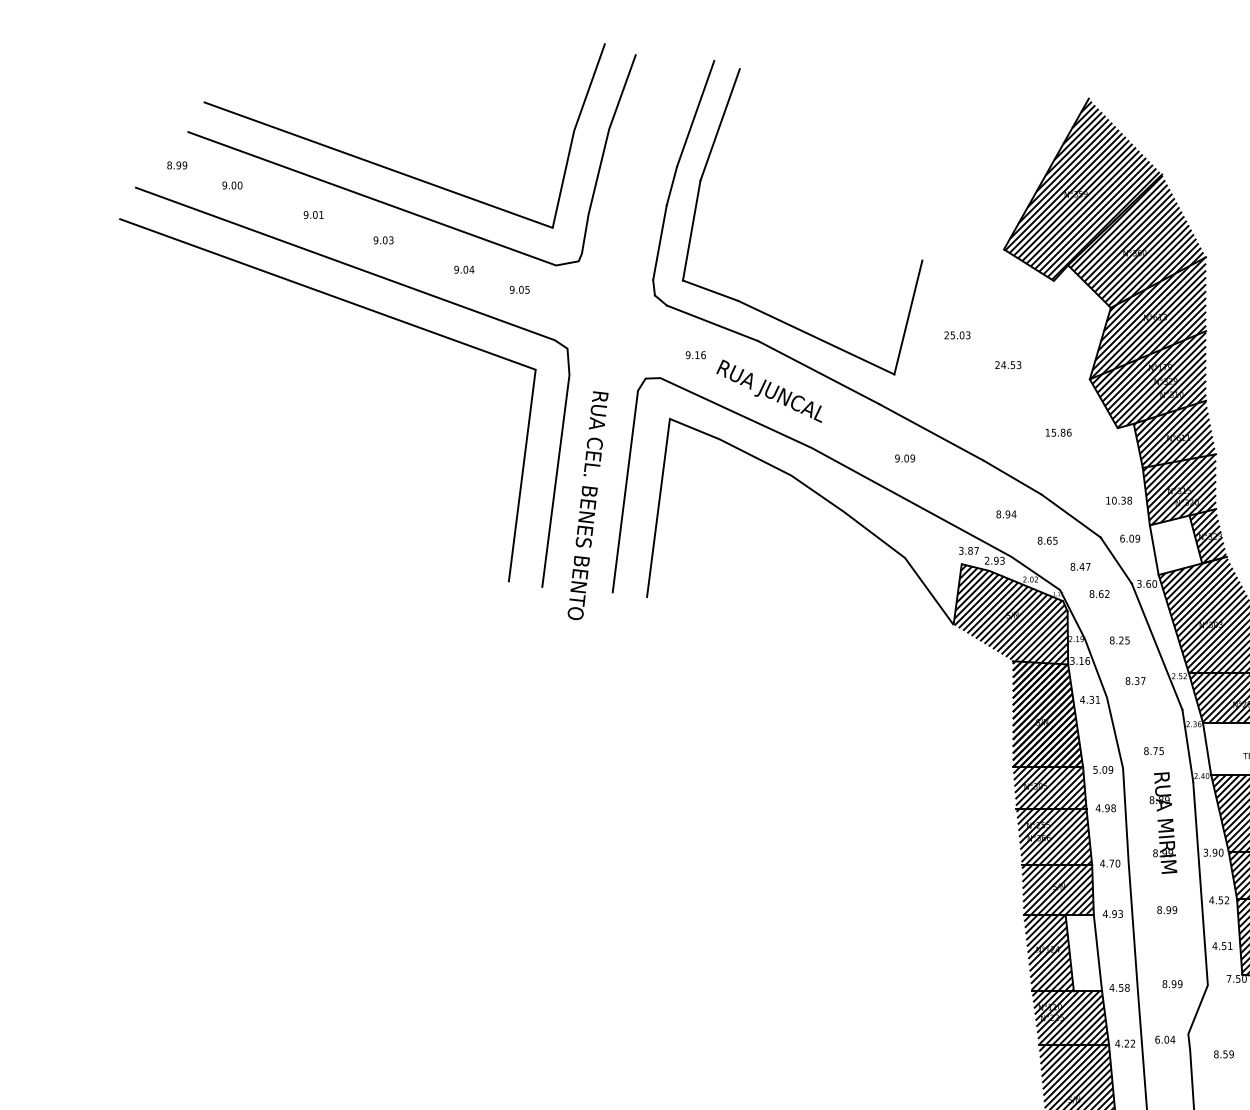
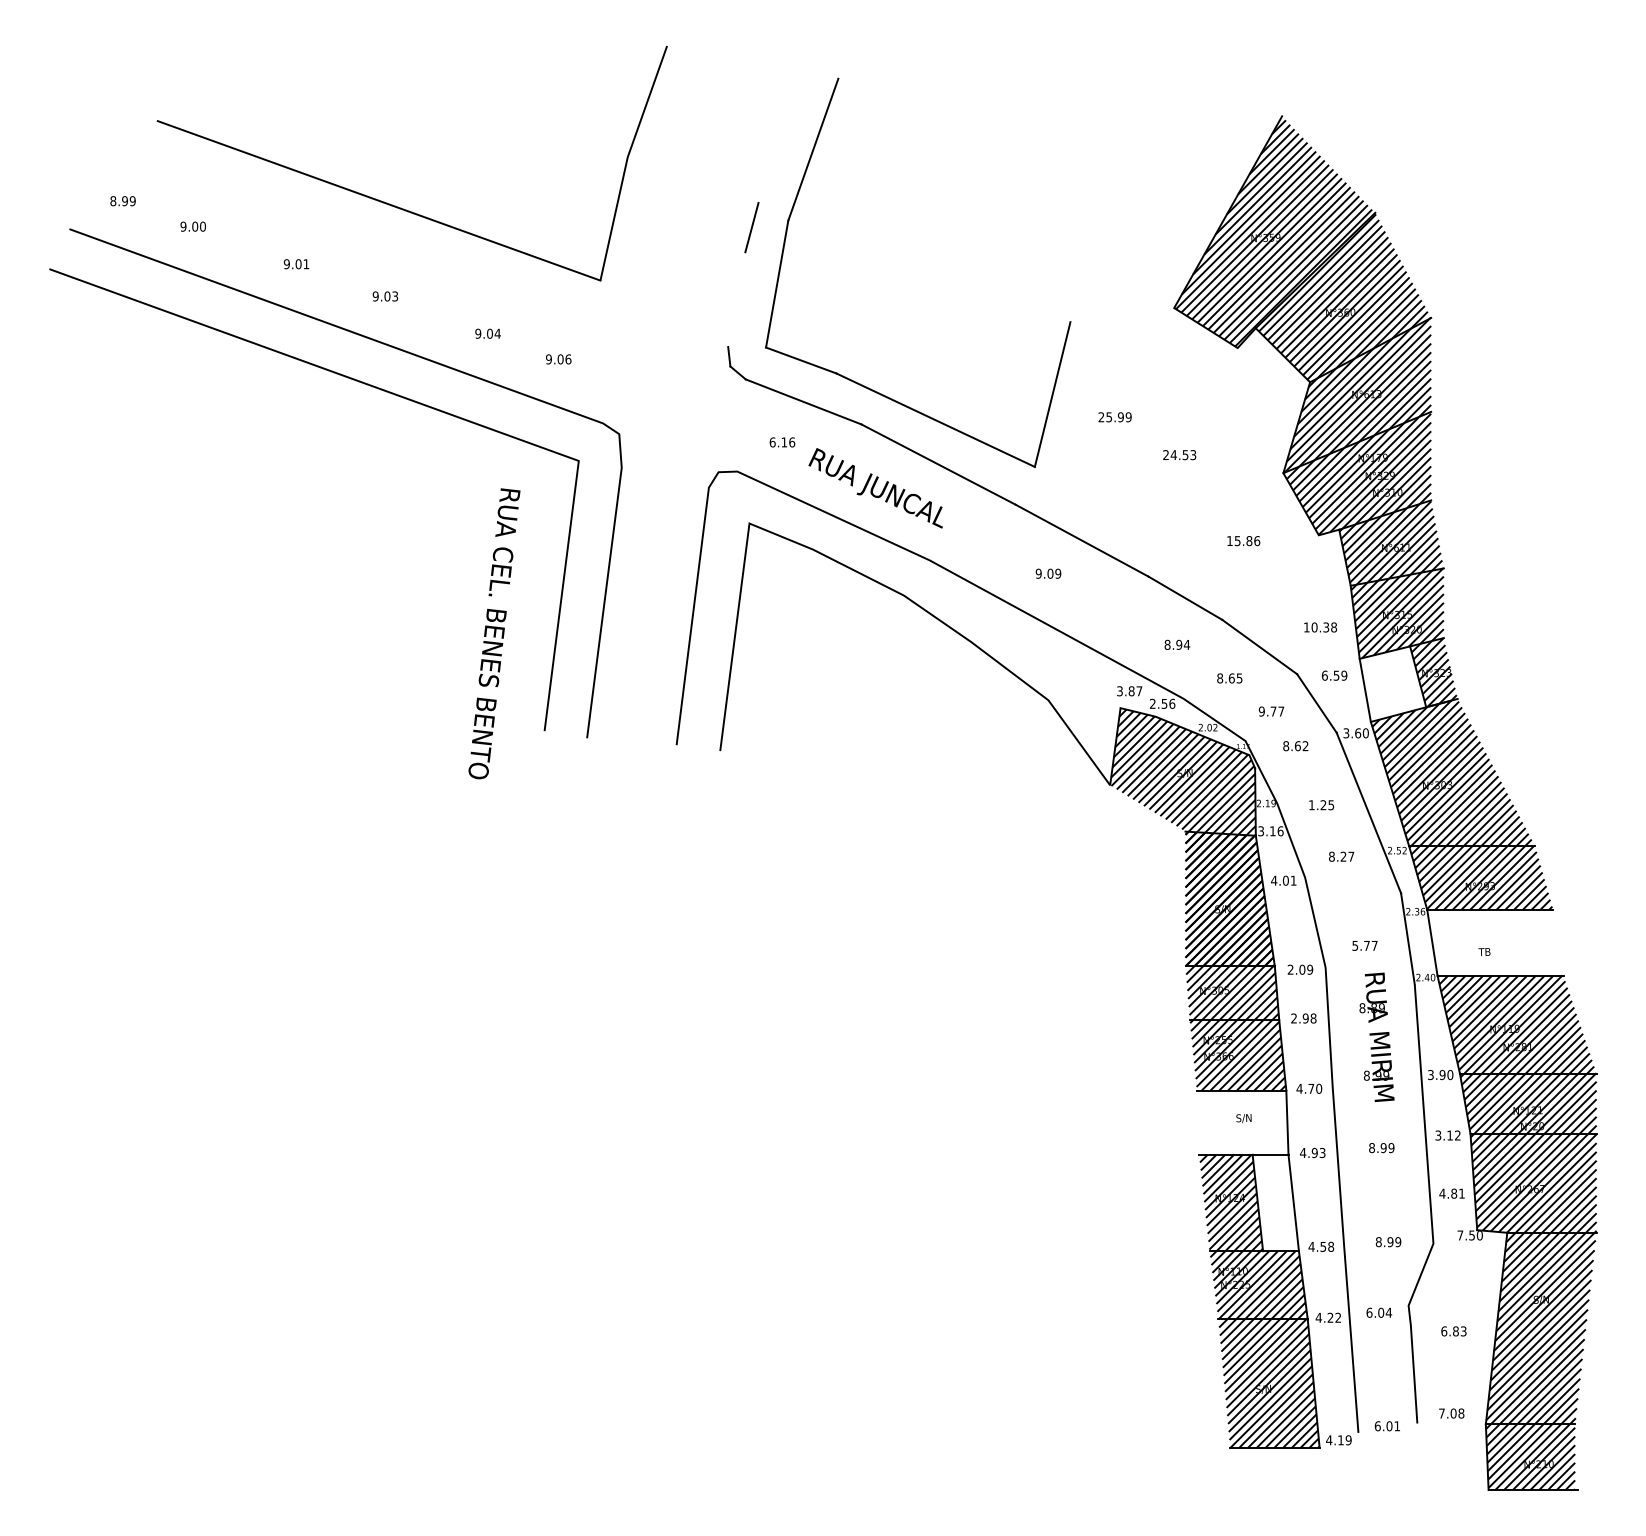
line: (695, 113) -> (781, 135), removed
curve: (392, 205) -> (396, 251), removed
line: (659, 242) -> (736, 299), removed
text: (527, 289) -> (568, 359), 9.05 -> 9.06
text: (964, 335) -> (1124, 417), 25.03 -> 25.99
text: (688, 355) -> (772, 442), 9.16 -> 6.16
text: (588, 505) -> (494, 633), moved
text: (1131, 538) -> (1336, 675), 6.09 -> 6.59
text: (999, 560) -> (1168, 703), 2.93 -> 2.56
text: (1077, 566) -> (1267, 711), 8.47 -> 9.77
text: (1111, 640) -> (1311, 805), 8.25 -> 1.25
text: (1137, 680) -> (1343, 856), 8.37 -> 8.27
text: (1091, 699) -> (1285, 880), 4.31 -> 4.01
text: (1153, 750) -> (1364, 945), 8.75 -> 5.77
text: (1095, 769) -> (1290, 969), 5.09 -> 2.09
text: (1097, 808) -> (1293, 1018), 4.98 -> 2.98
hatch: (1057, 890) -> (1242, 1122), removed
text: (1215, 900) -> (1443, 1135), 4.52 -> 3.12
text: (1224, 945) -> (1454, 1193), 4.51 -> 4.81
text: (1223, 1054) -> (1453, 1331), 8.59 -> 6.83

